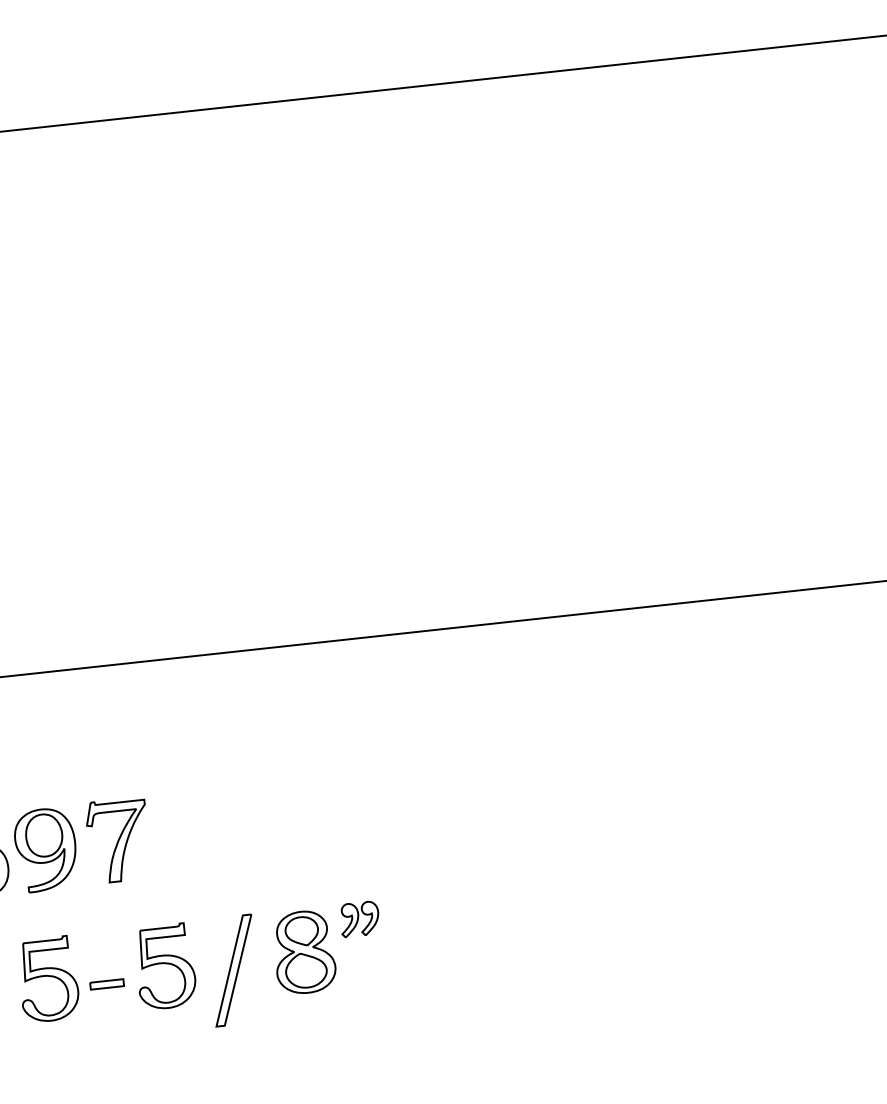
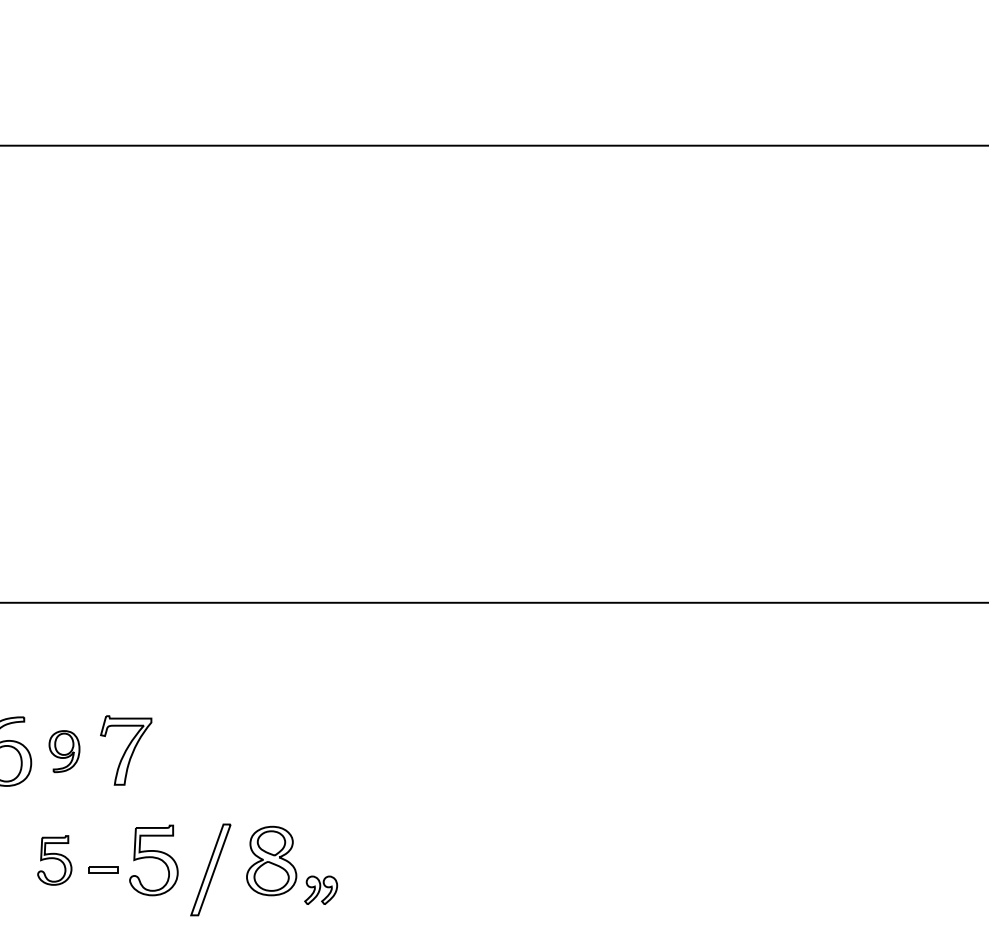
part: (46, 849) -> (64, 751), size x0.6
part: (360, 918) -> (321, 889), moved
part: (48, 979) -> (54, 860), size x0.7

